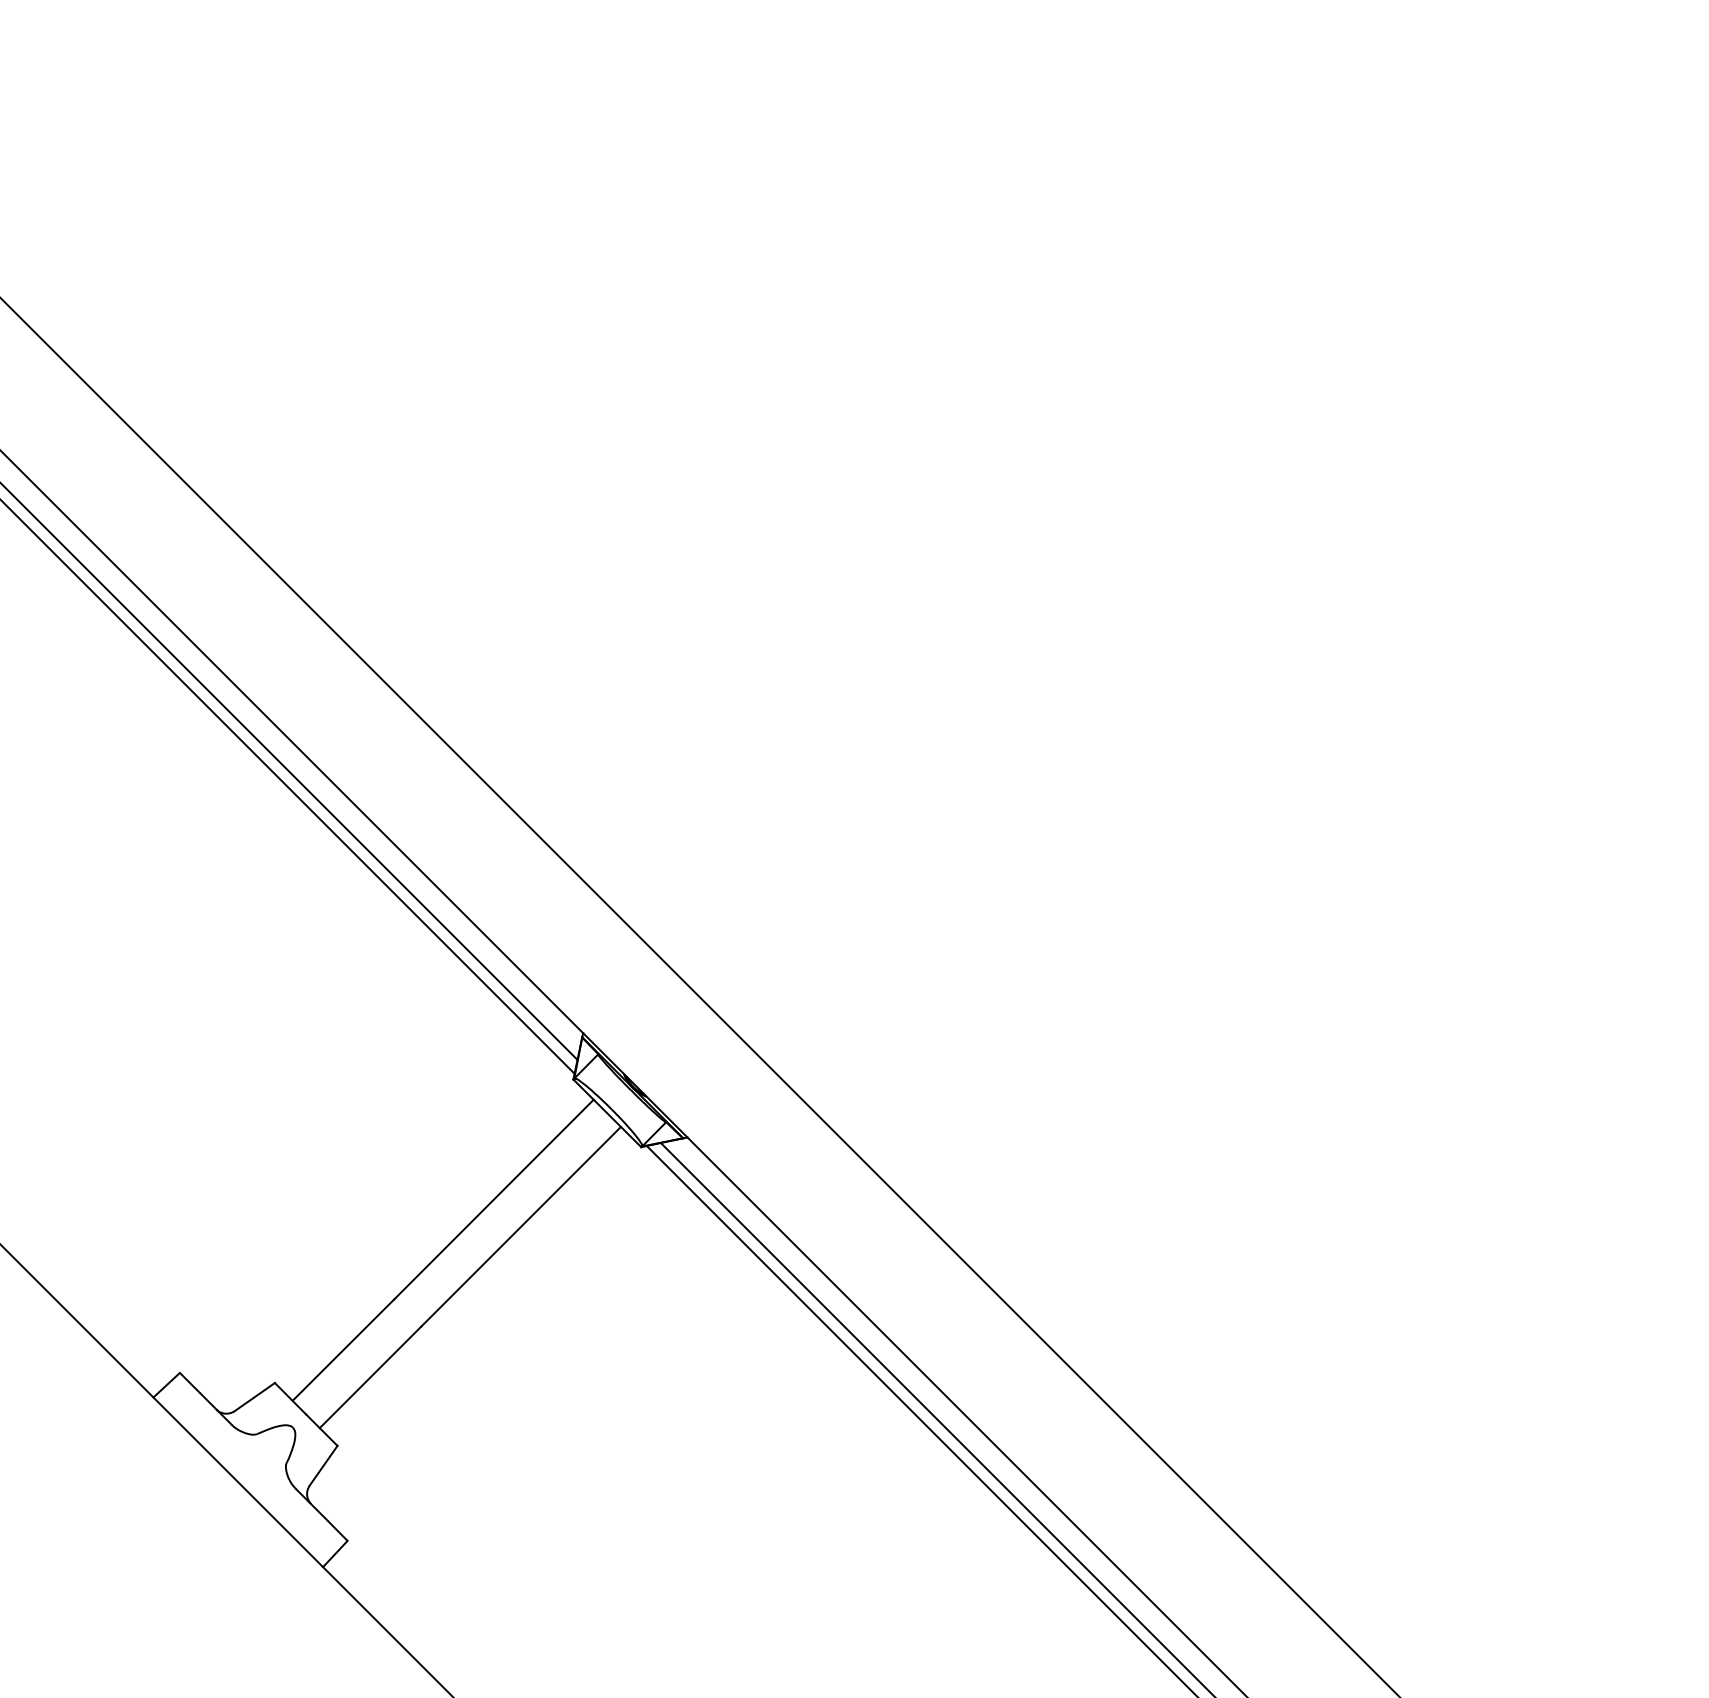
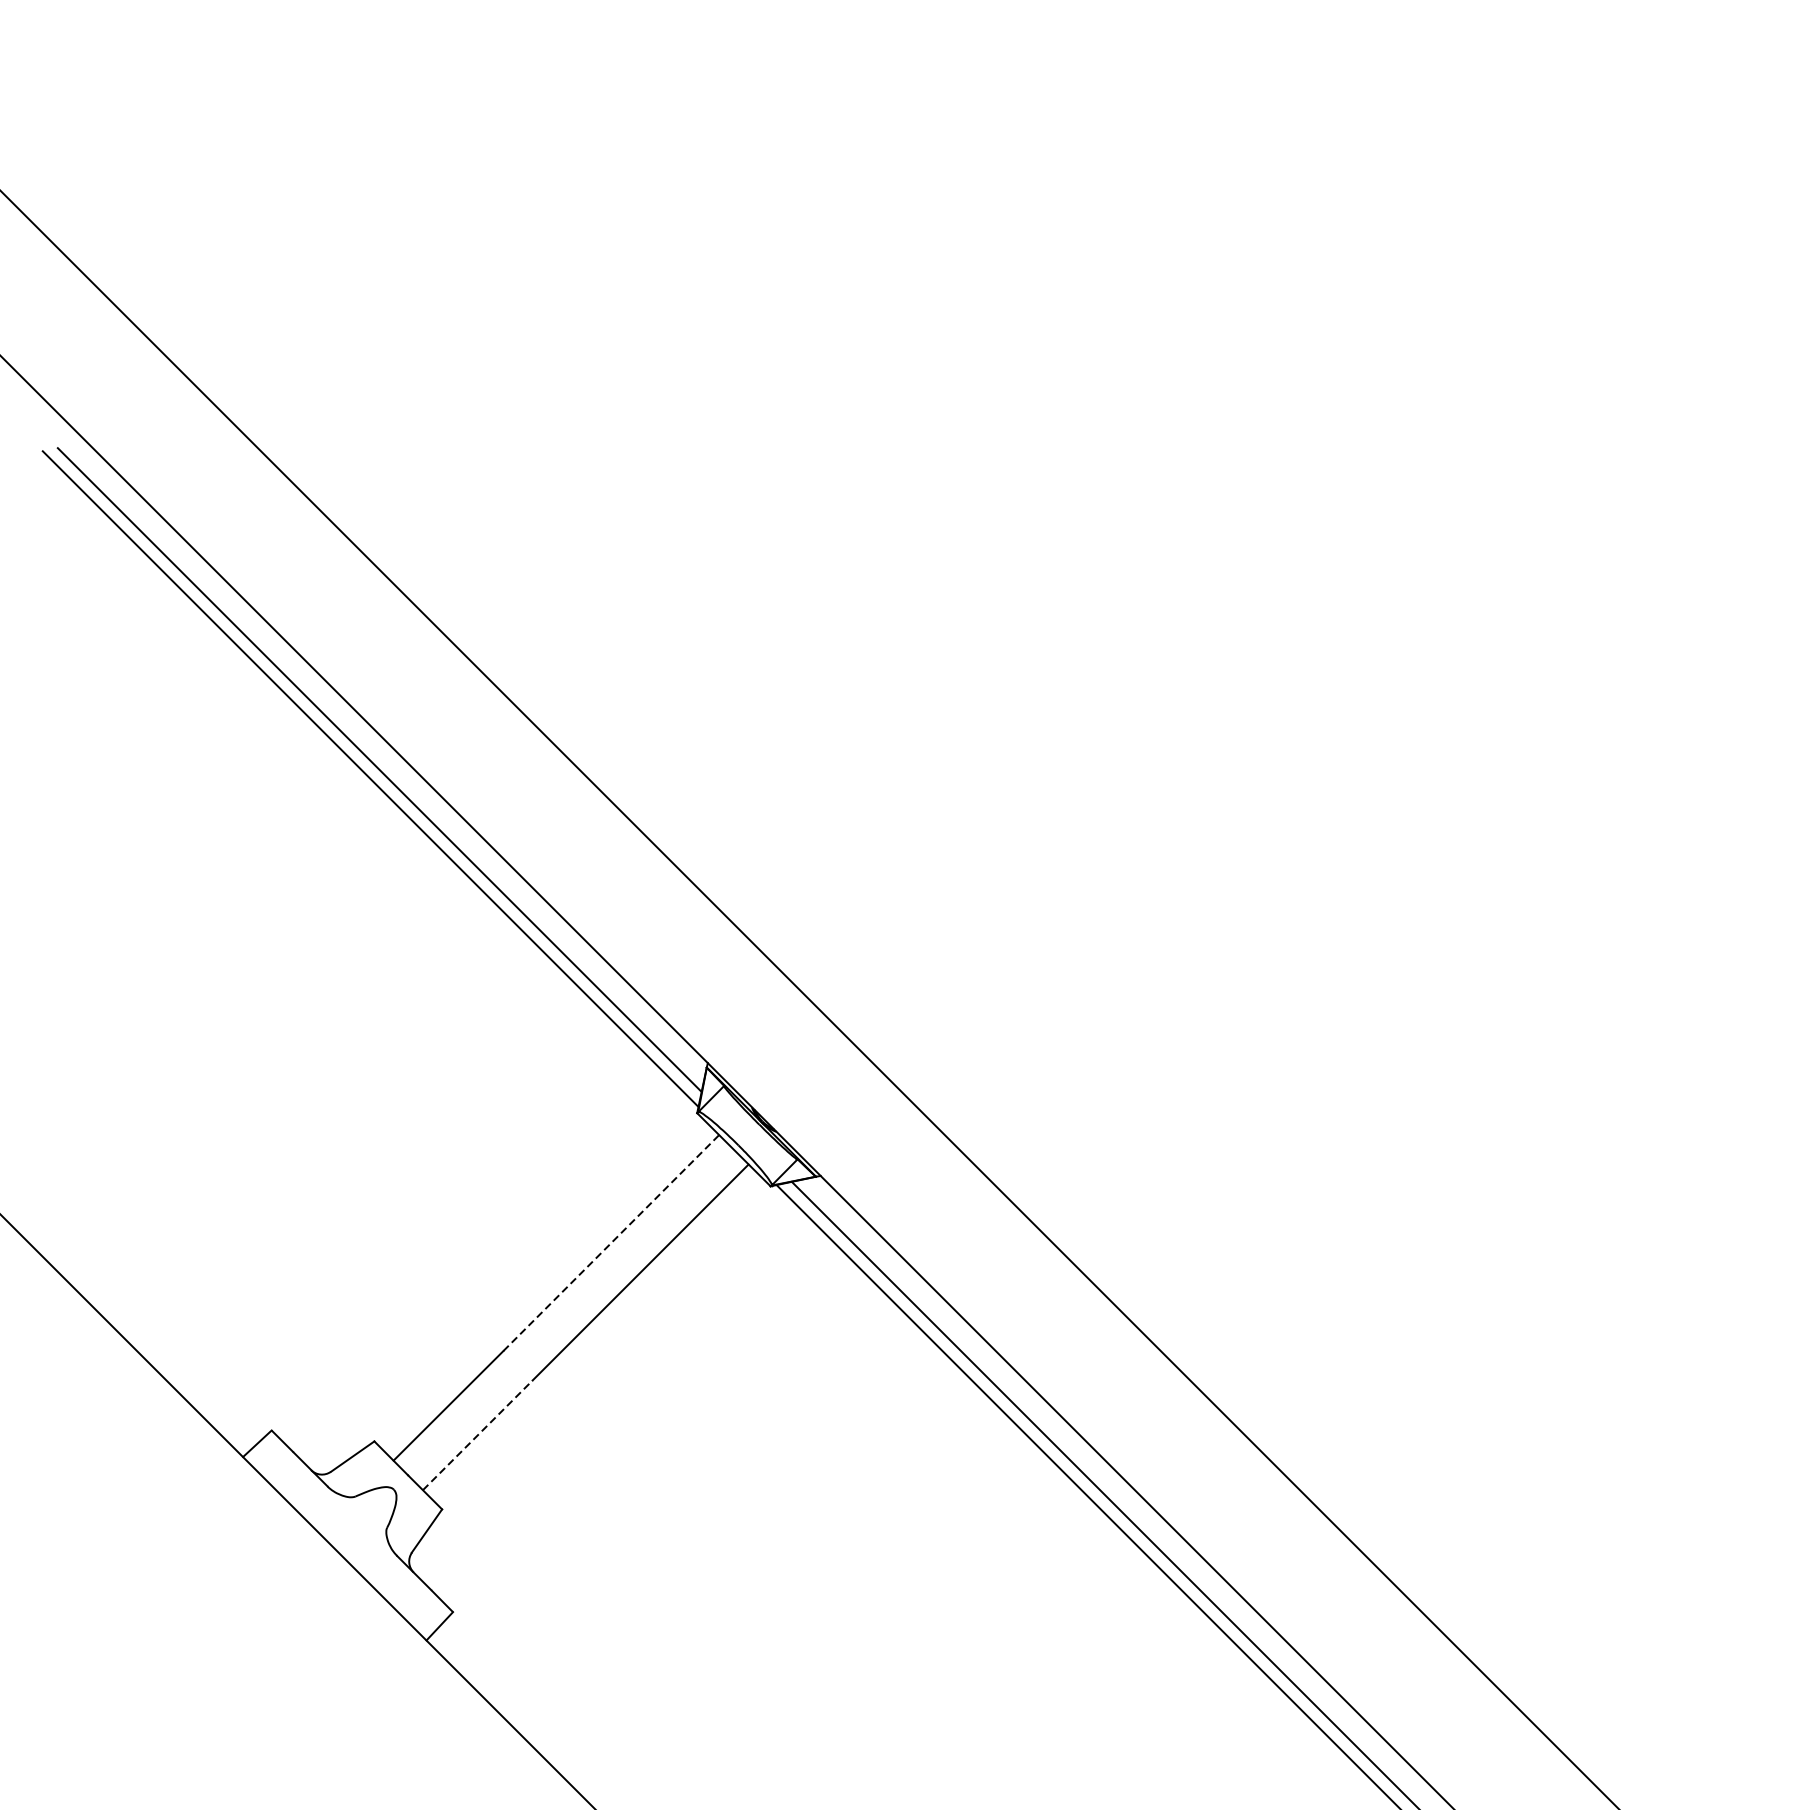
line: (494, 1199) -> (611, 1242), solid -> dashed
line: (370, 1377) -> (477, 1435), solid -> dashed

